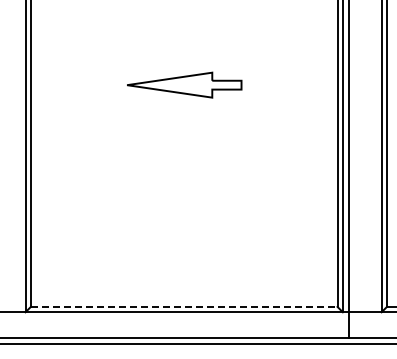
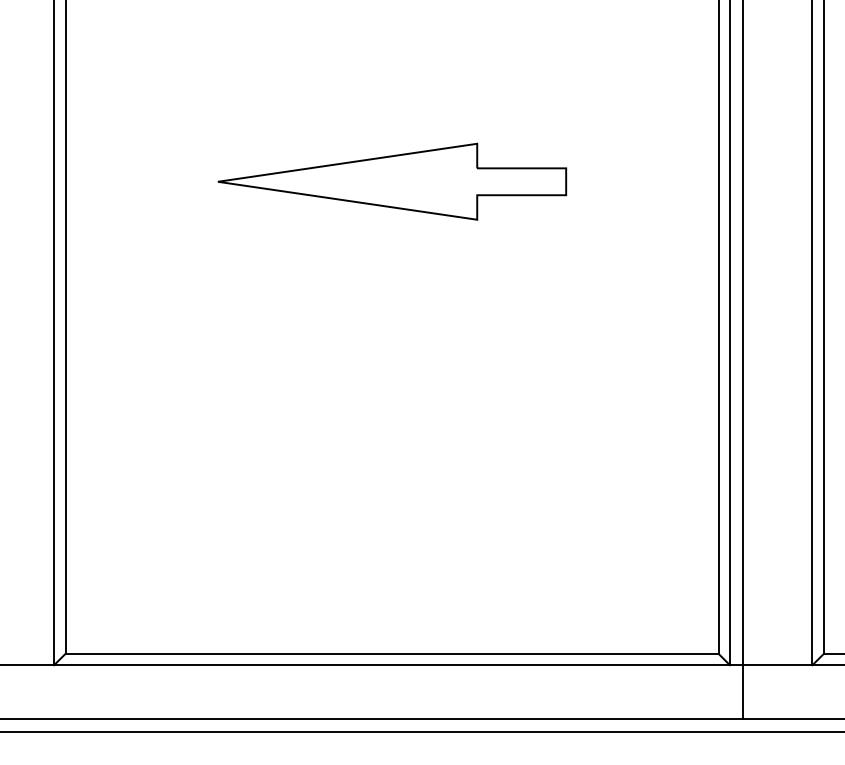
part: (184, 84) -> (392, 180), size x1.43
line: (184, 306) -> (392, 652), dashed -> solid

